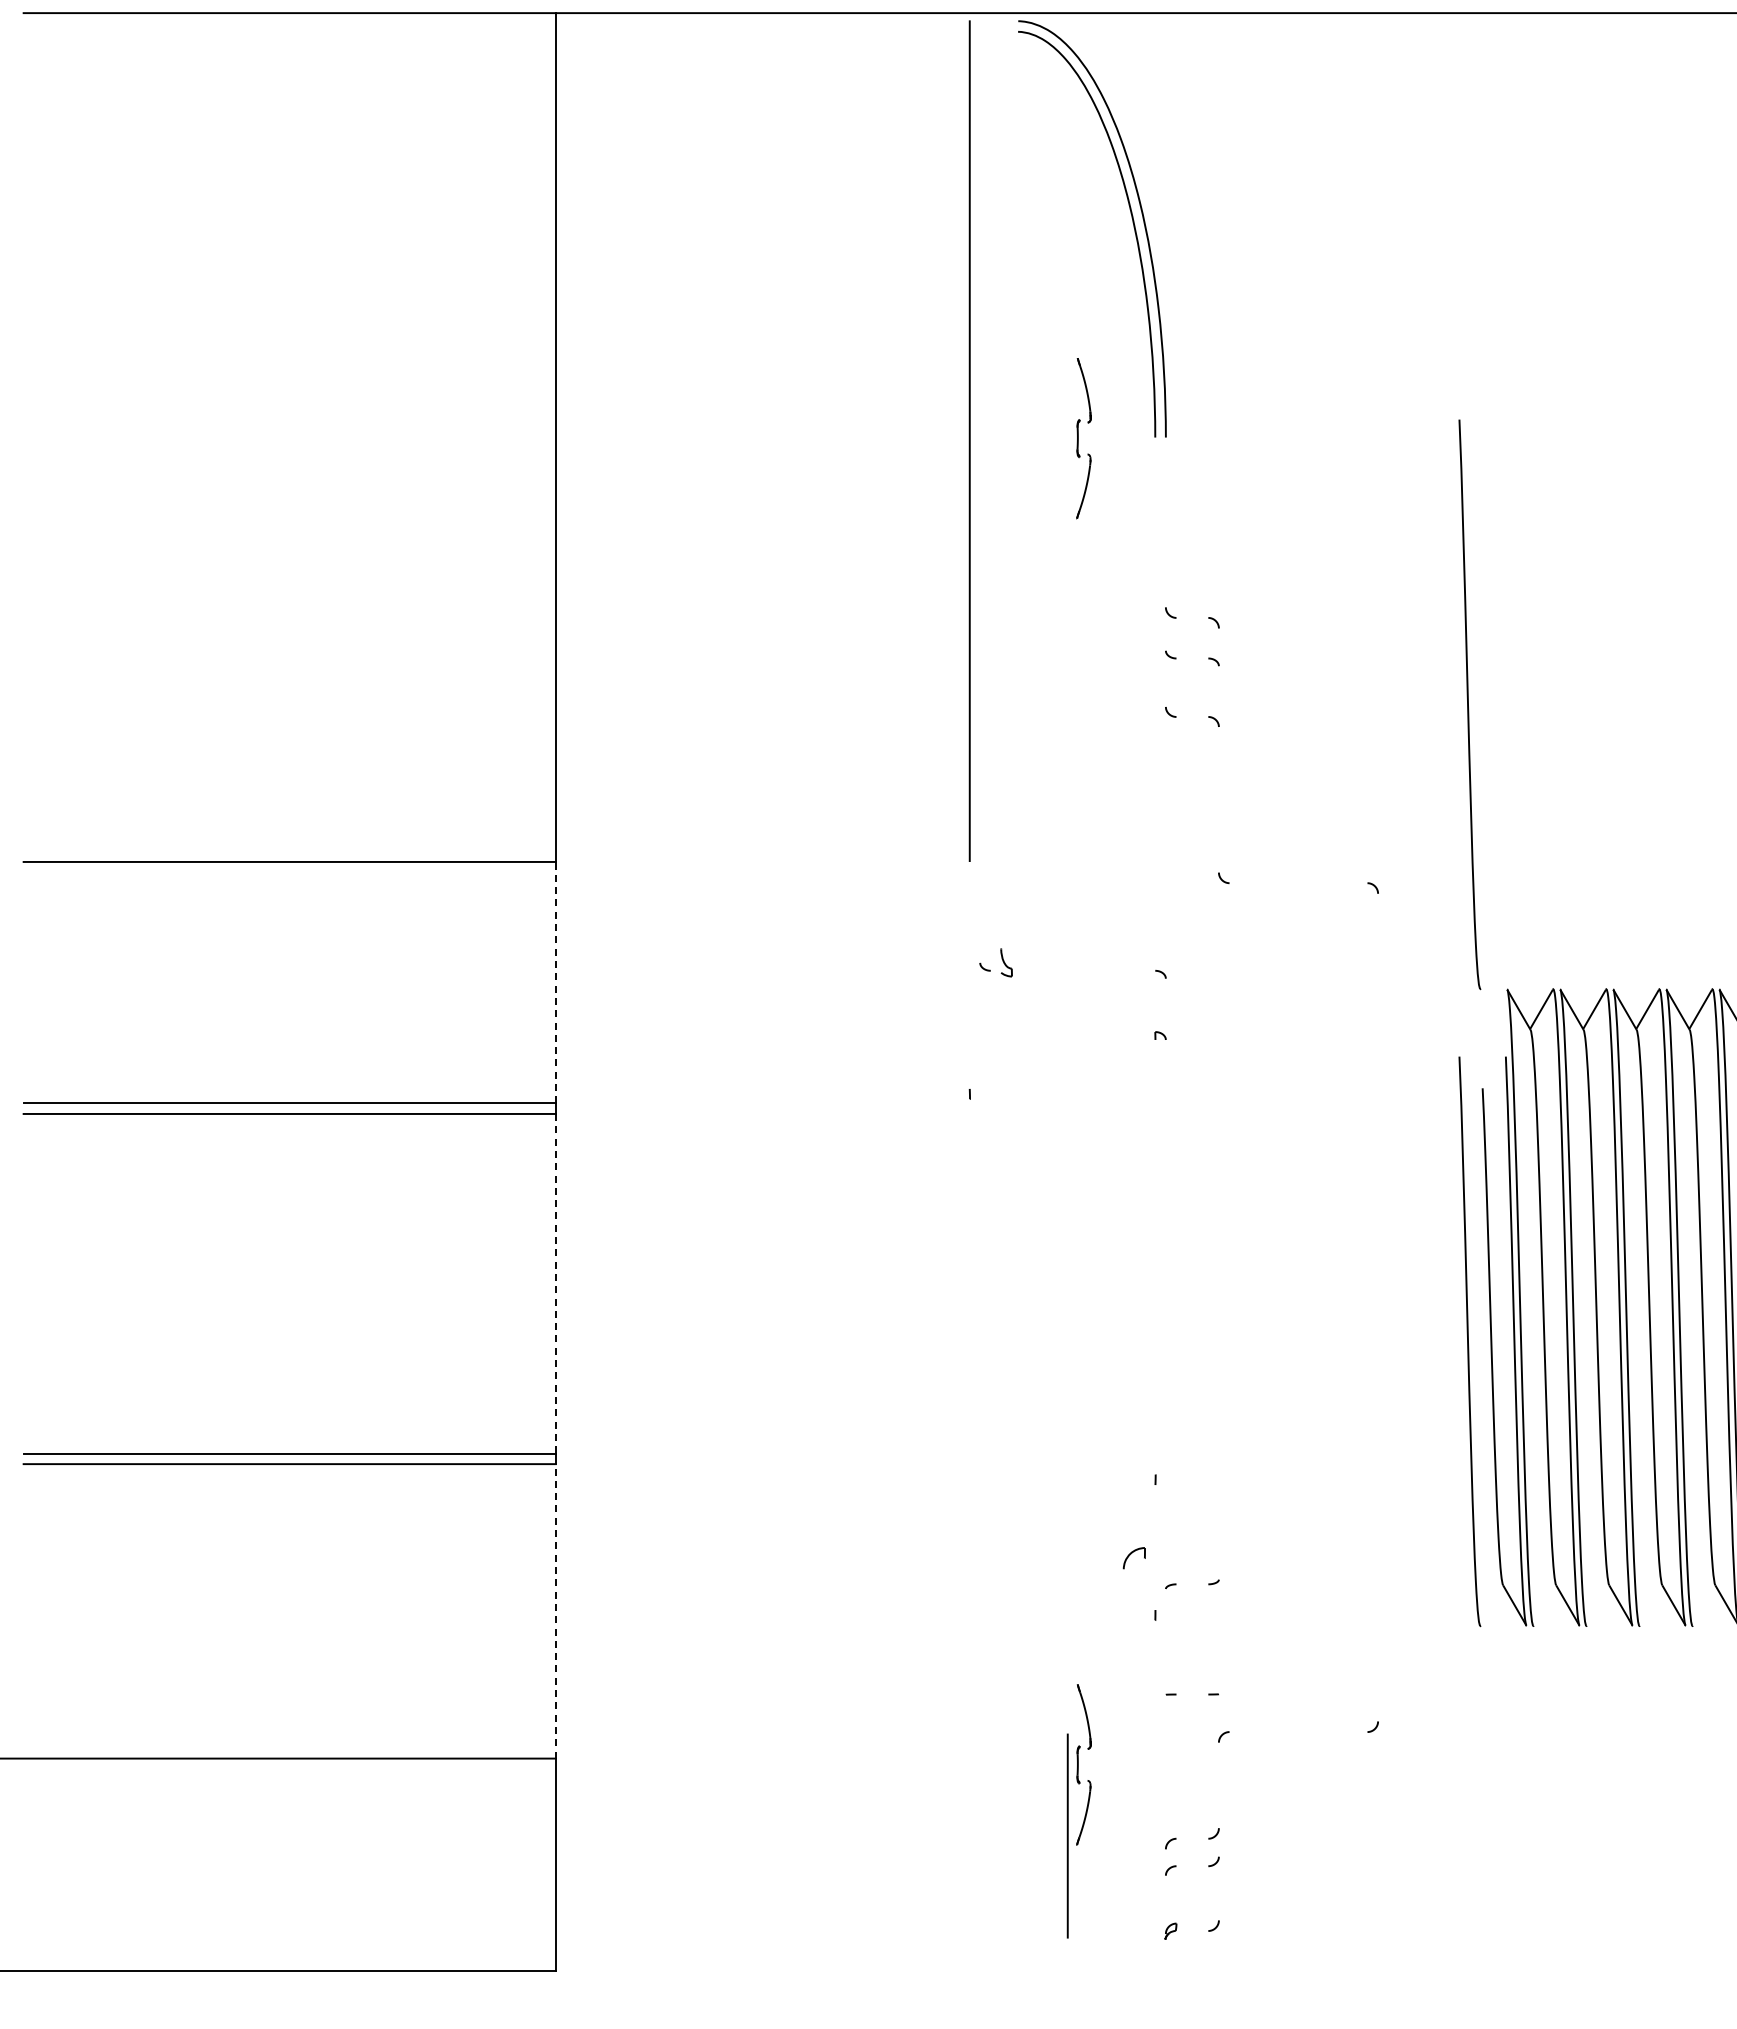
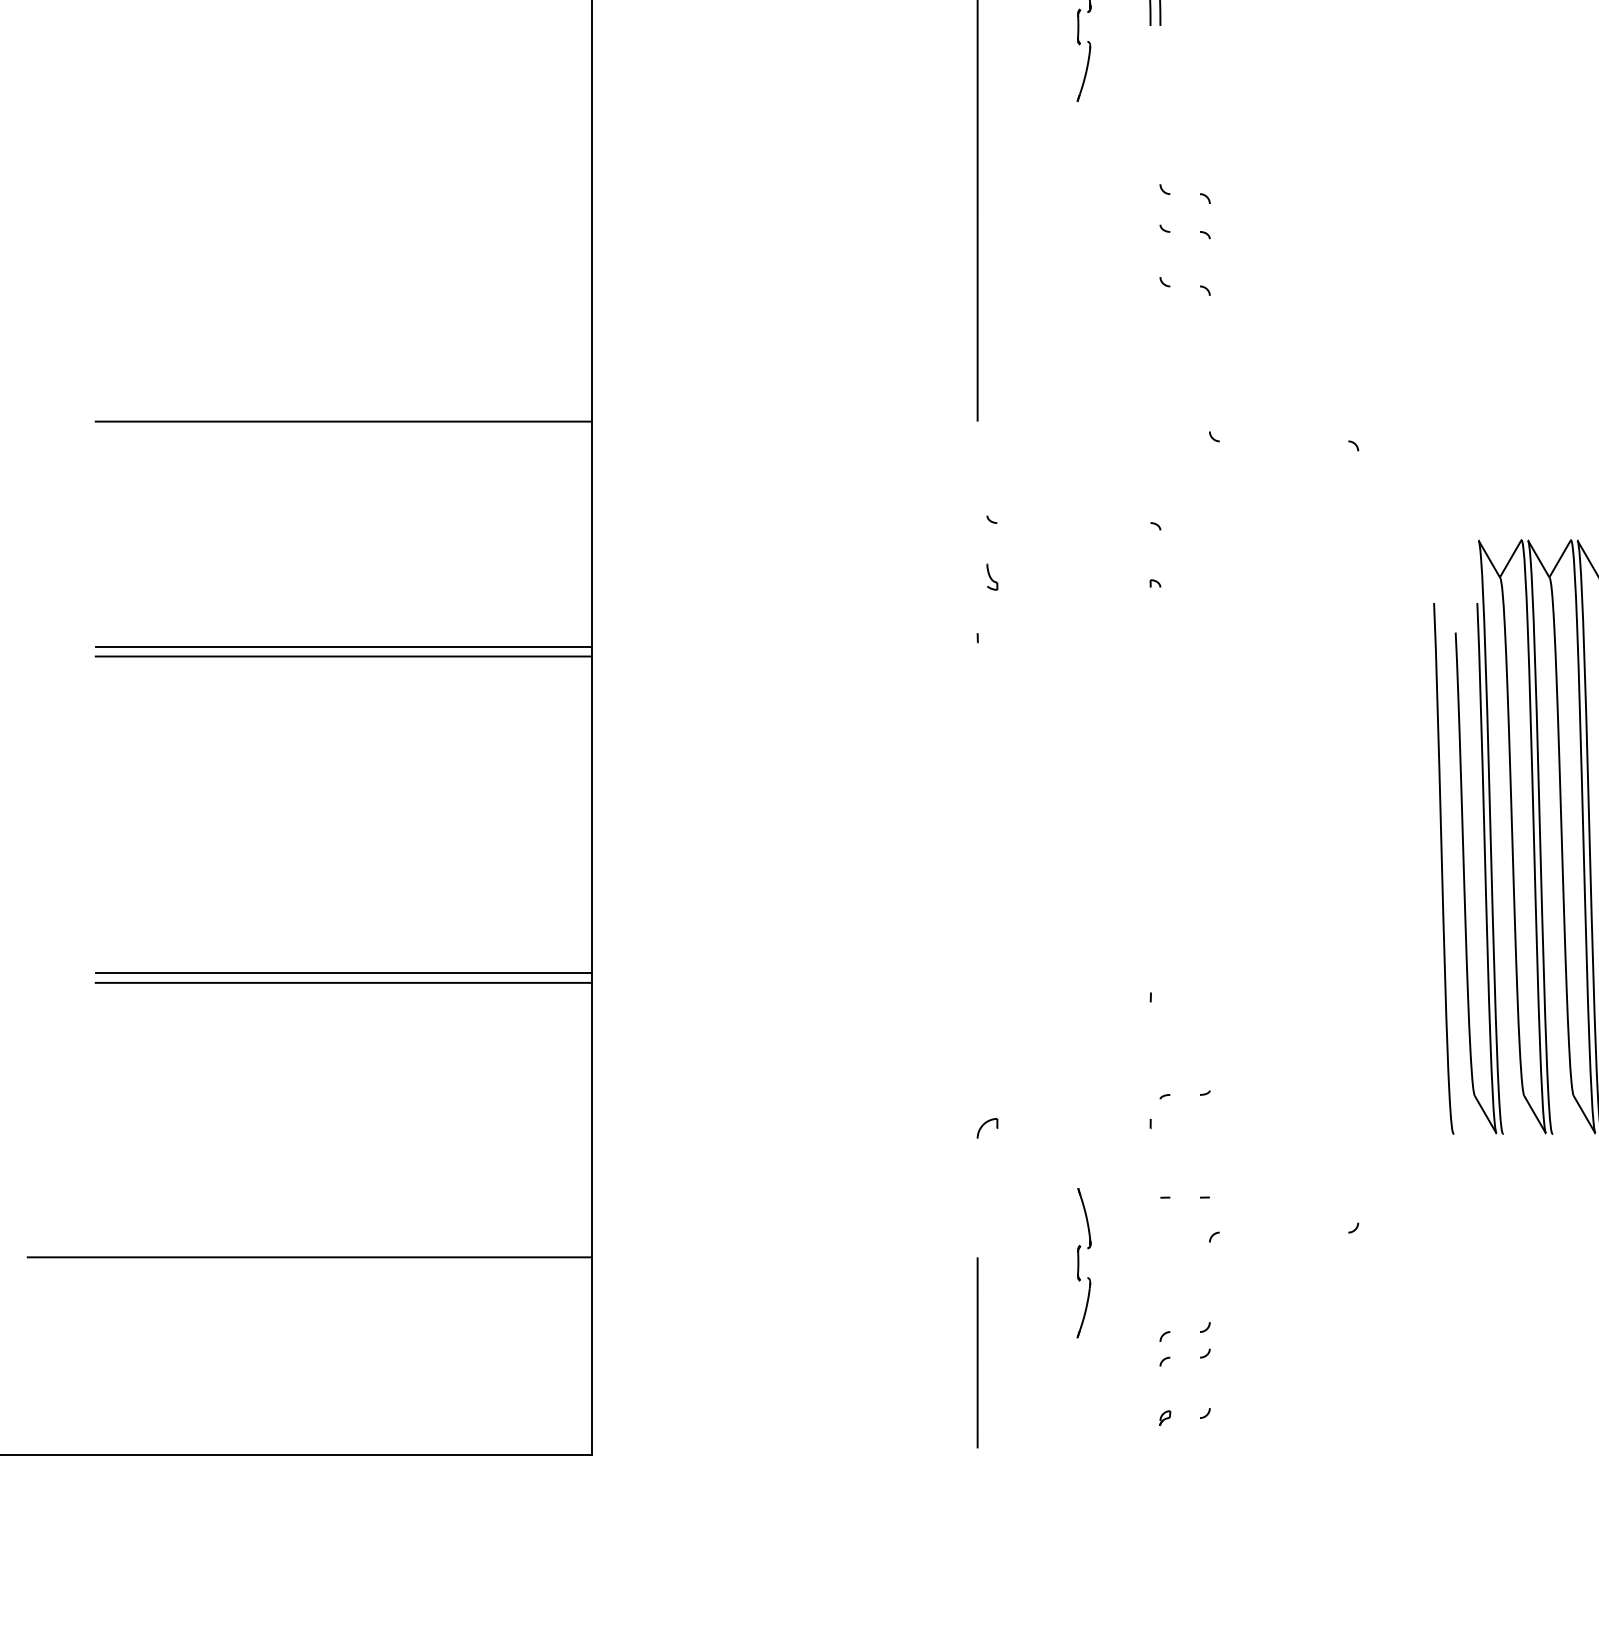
curve: (1468, 704) -> (1442, 274), removed
part: (1006, 962) -> (992, 576), moved
line: (555, 982) -> (591, 533), dashed -> solid
line: (555, 1283) -> (591, 814), dashed -> solid
part: (1133, 1558) -> (986, 1128), moved
line: (555, 1610) -> (591, 1119), dashed -> solid
line: (1067, 1835) -> (977, 1352), moved

